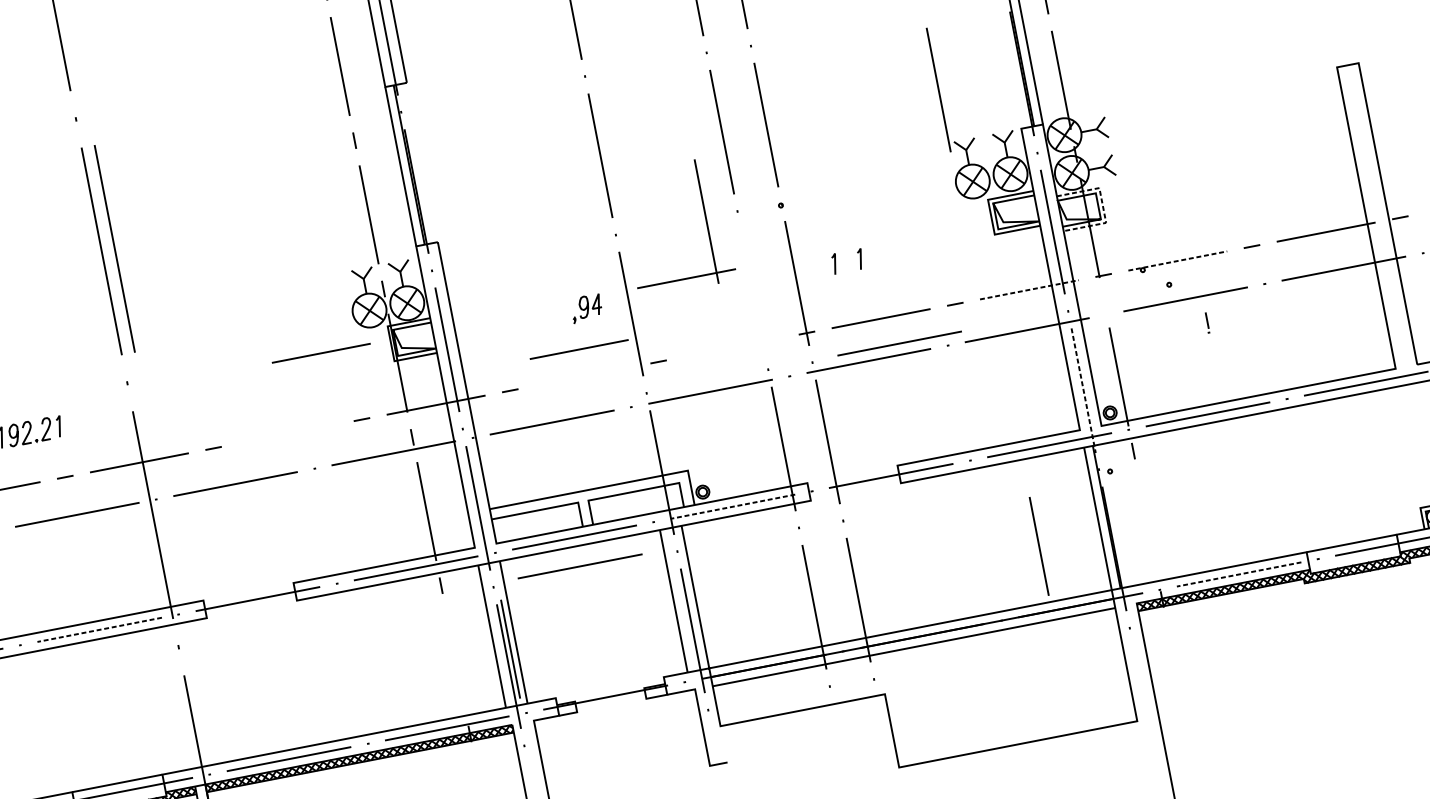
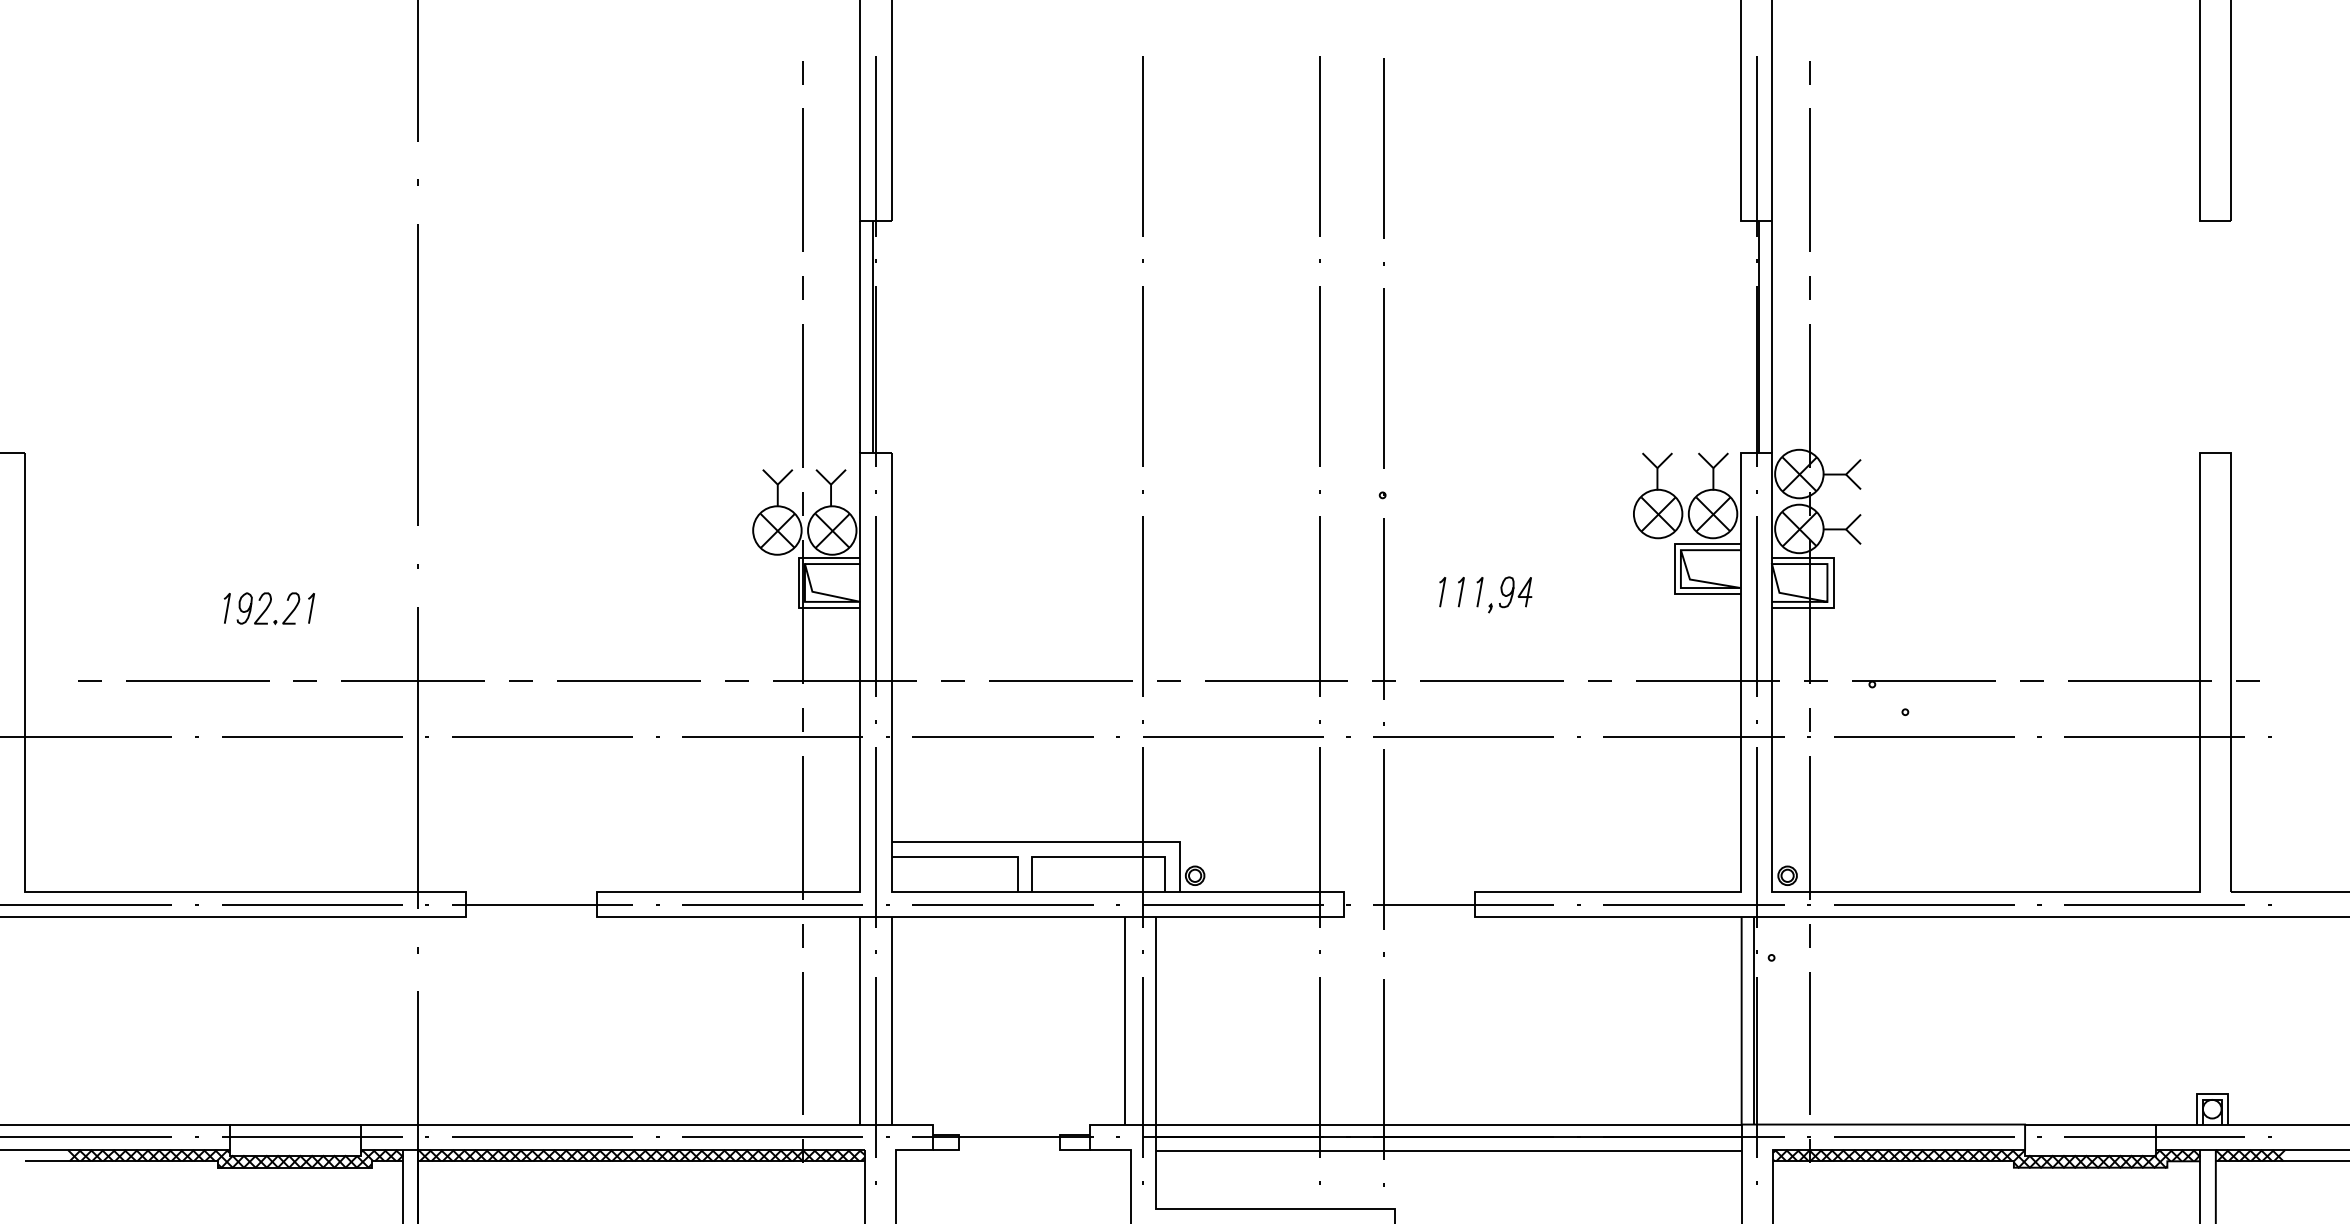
line: (938, 90) -> (1634, 376), removed
line: (1102, 205) -> (1833, 583), dashed -> solid
part: (706, 221) -> (1319, 606), moved
line: (114, 248) -> (436, 374), removed
line: (847, 261) -> (1460, 592), added
line: (1177, 261) -> (1923, 681), dashed -> solid
line: (1029, 289) -> (1708, 681), dashed -> solid
part: (586, 308) -> (1510, 594), moved
part: (1206, 322) -> (1808, 722), moved
line: (899, 343) -> (1511, 720), removed
line: (579, 349) -> (1060, 680), moved
line: (320, 352) -> (628, 680), moved
line: (1083, 390) -> (1756, 837), dashed -> solid
line: (733, 506) -> (1233, 904), dashed -> solid
line: (1039, 546) -> (1809, 1043), moved
line: (579, 566) -> (1002, 946), removed
line: (1239, 574) -> (1924, 1137), dashed -> solid
line: (99, 629) -> (312, 904), dashed -> solid
line: (510, 649) -> (802, 1043), moved

